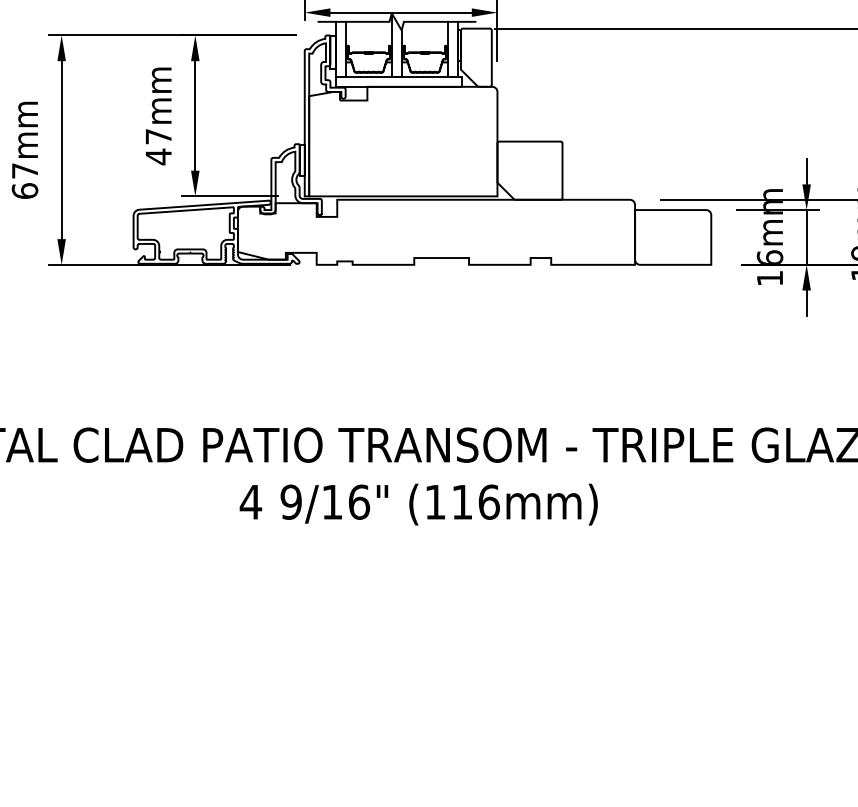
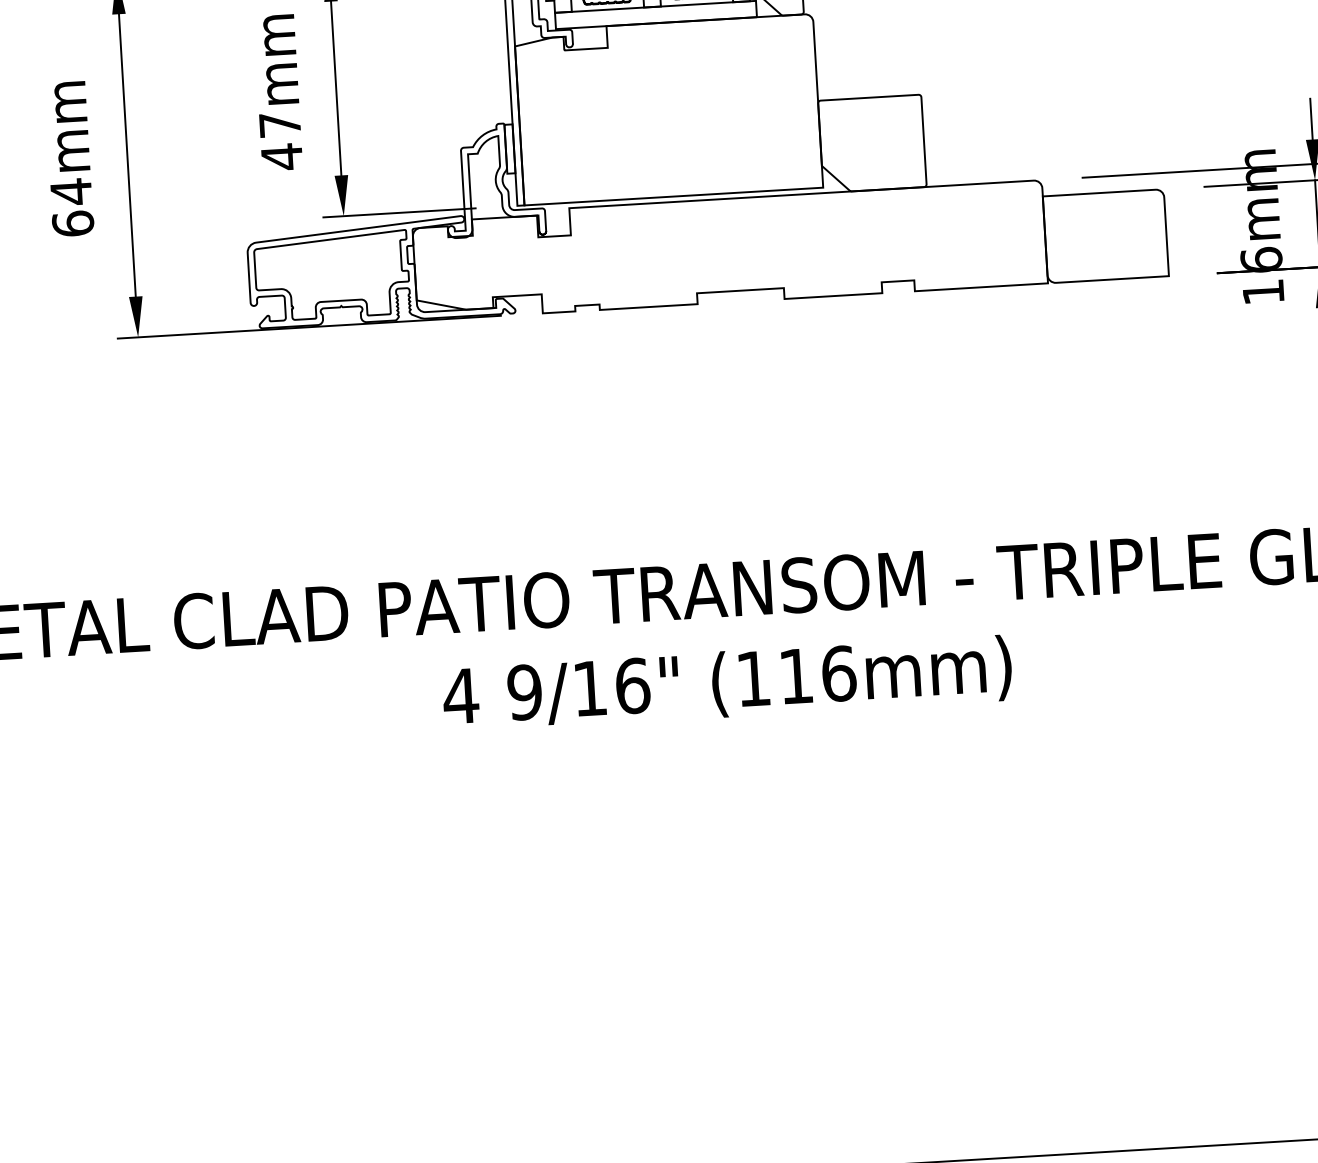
text: (24, 170) -> (70, 191), 67mm -> 64mm

